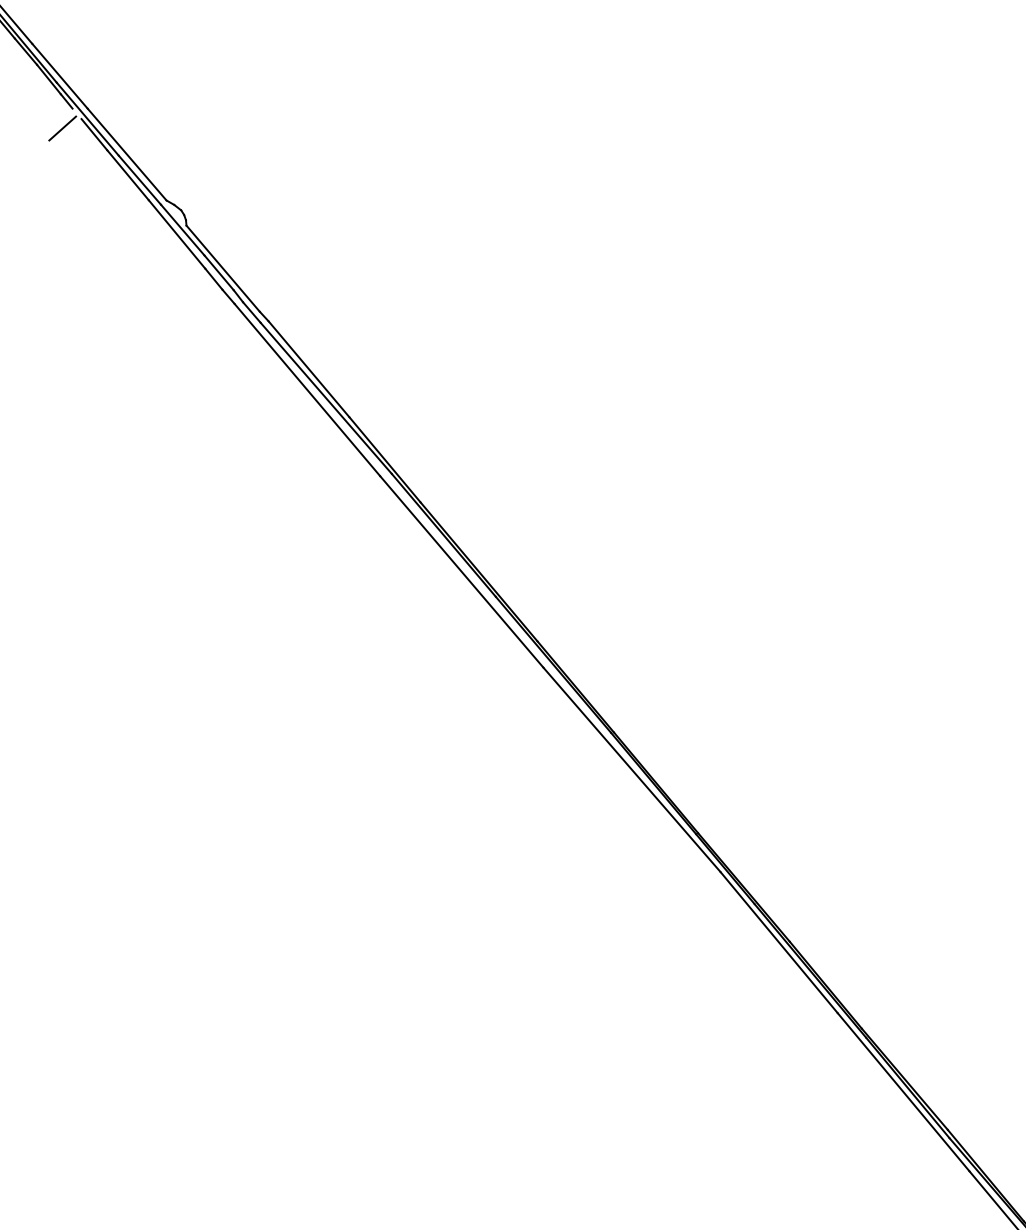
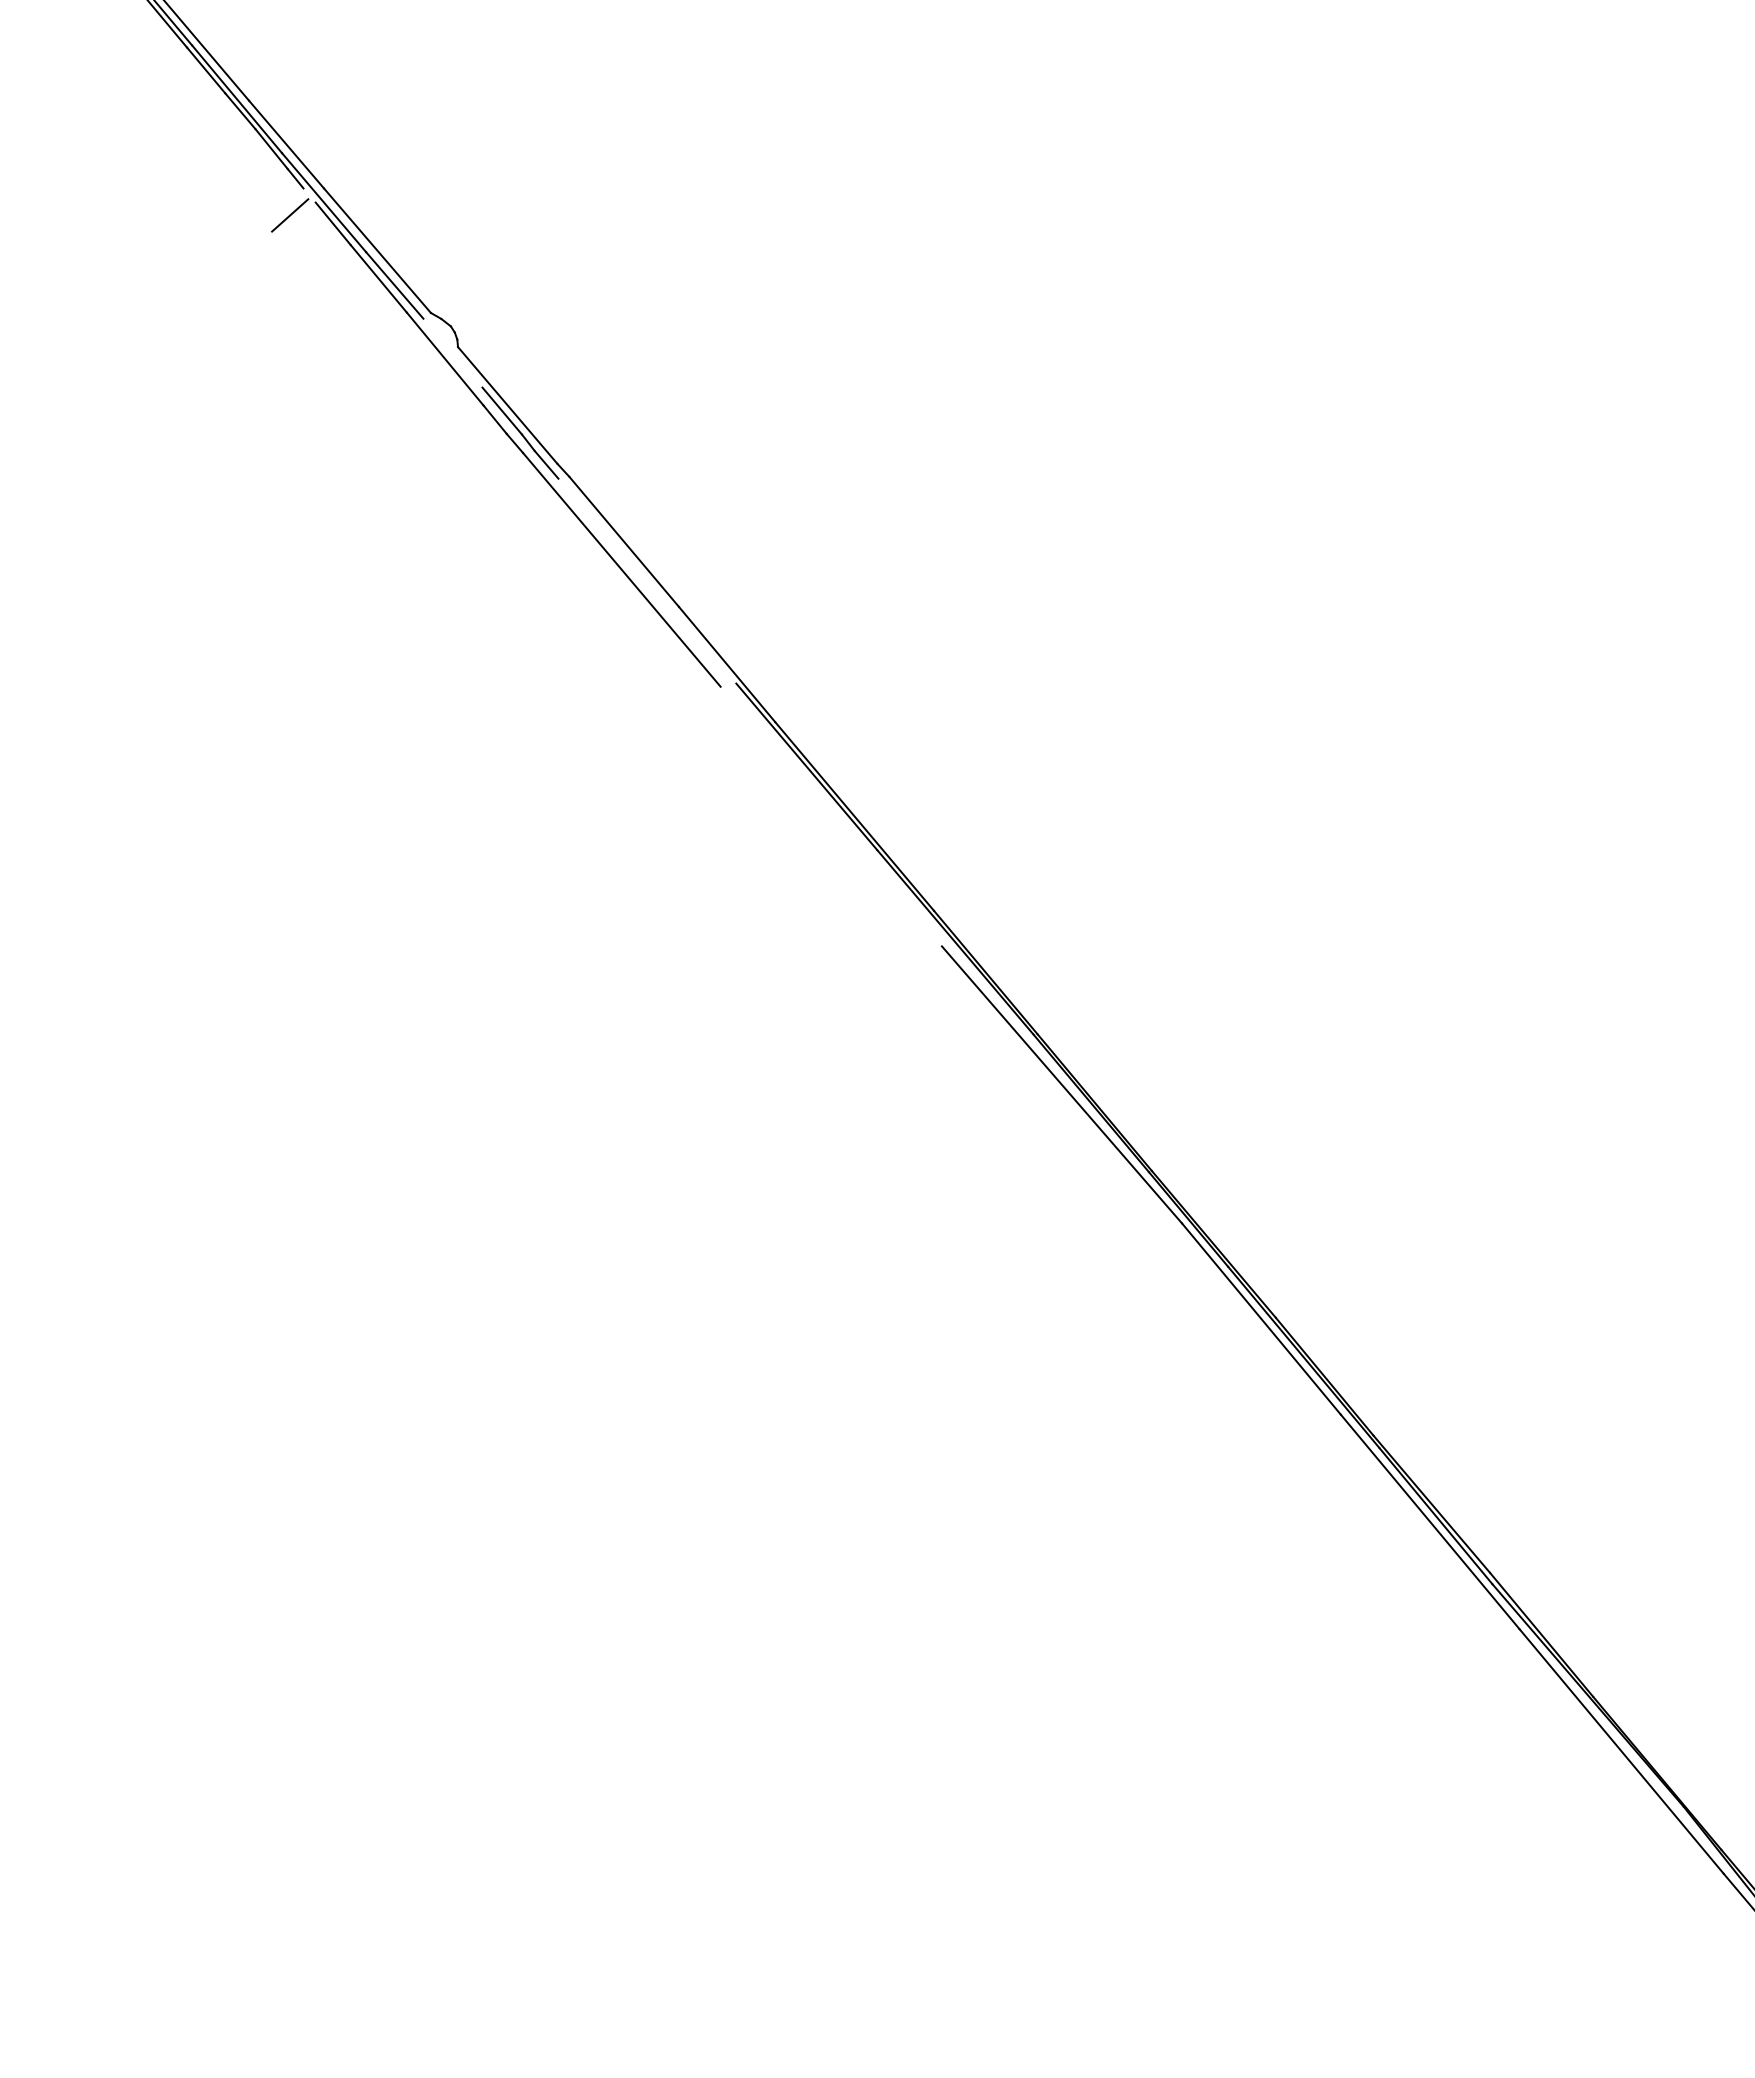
line: (182, 229) -> (452, 352), removed
line: (326, 397) -> (647, 580), removed
line: (461, 571) -> (830, 816), removed

